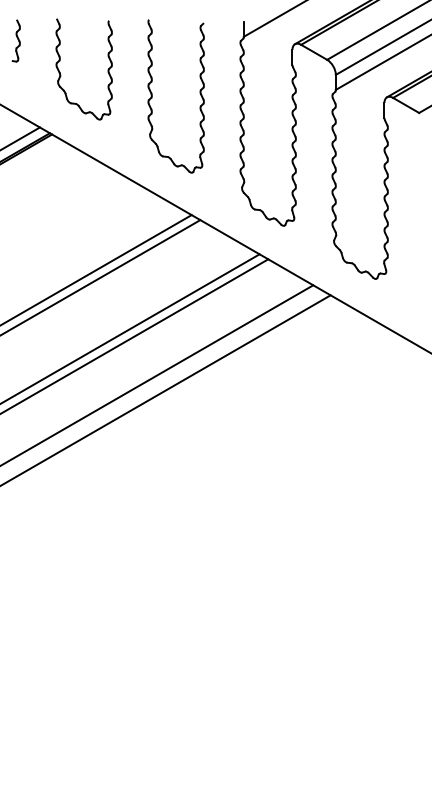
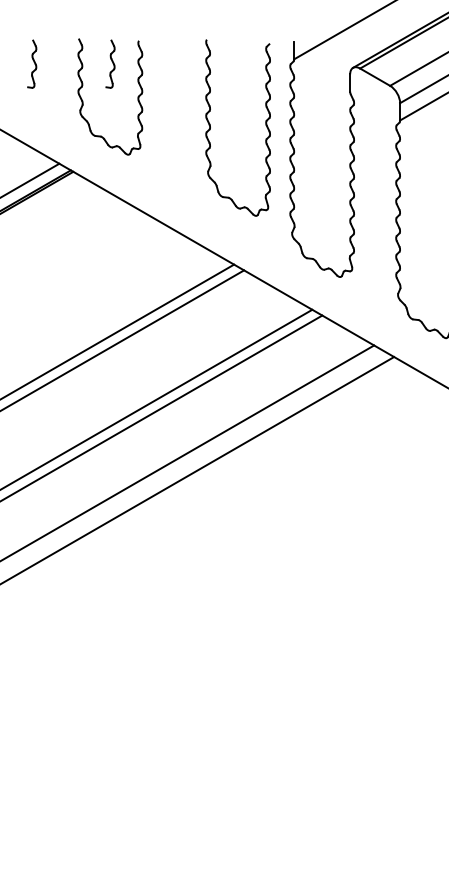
part: (83, 40) -> (109, 63), added
part: (152, 96) -> (210, 128), moved

